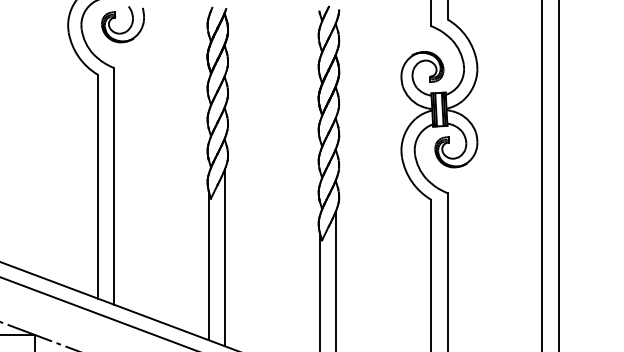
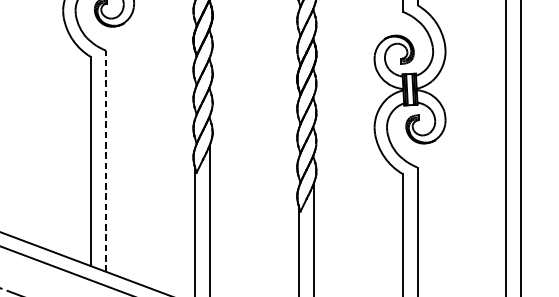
line: (114, 185) -> (106, 160), solid -> dashed

